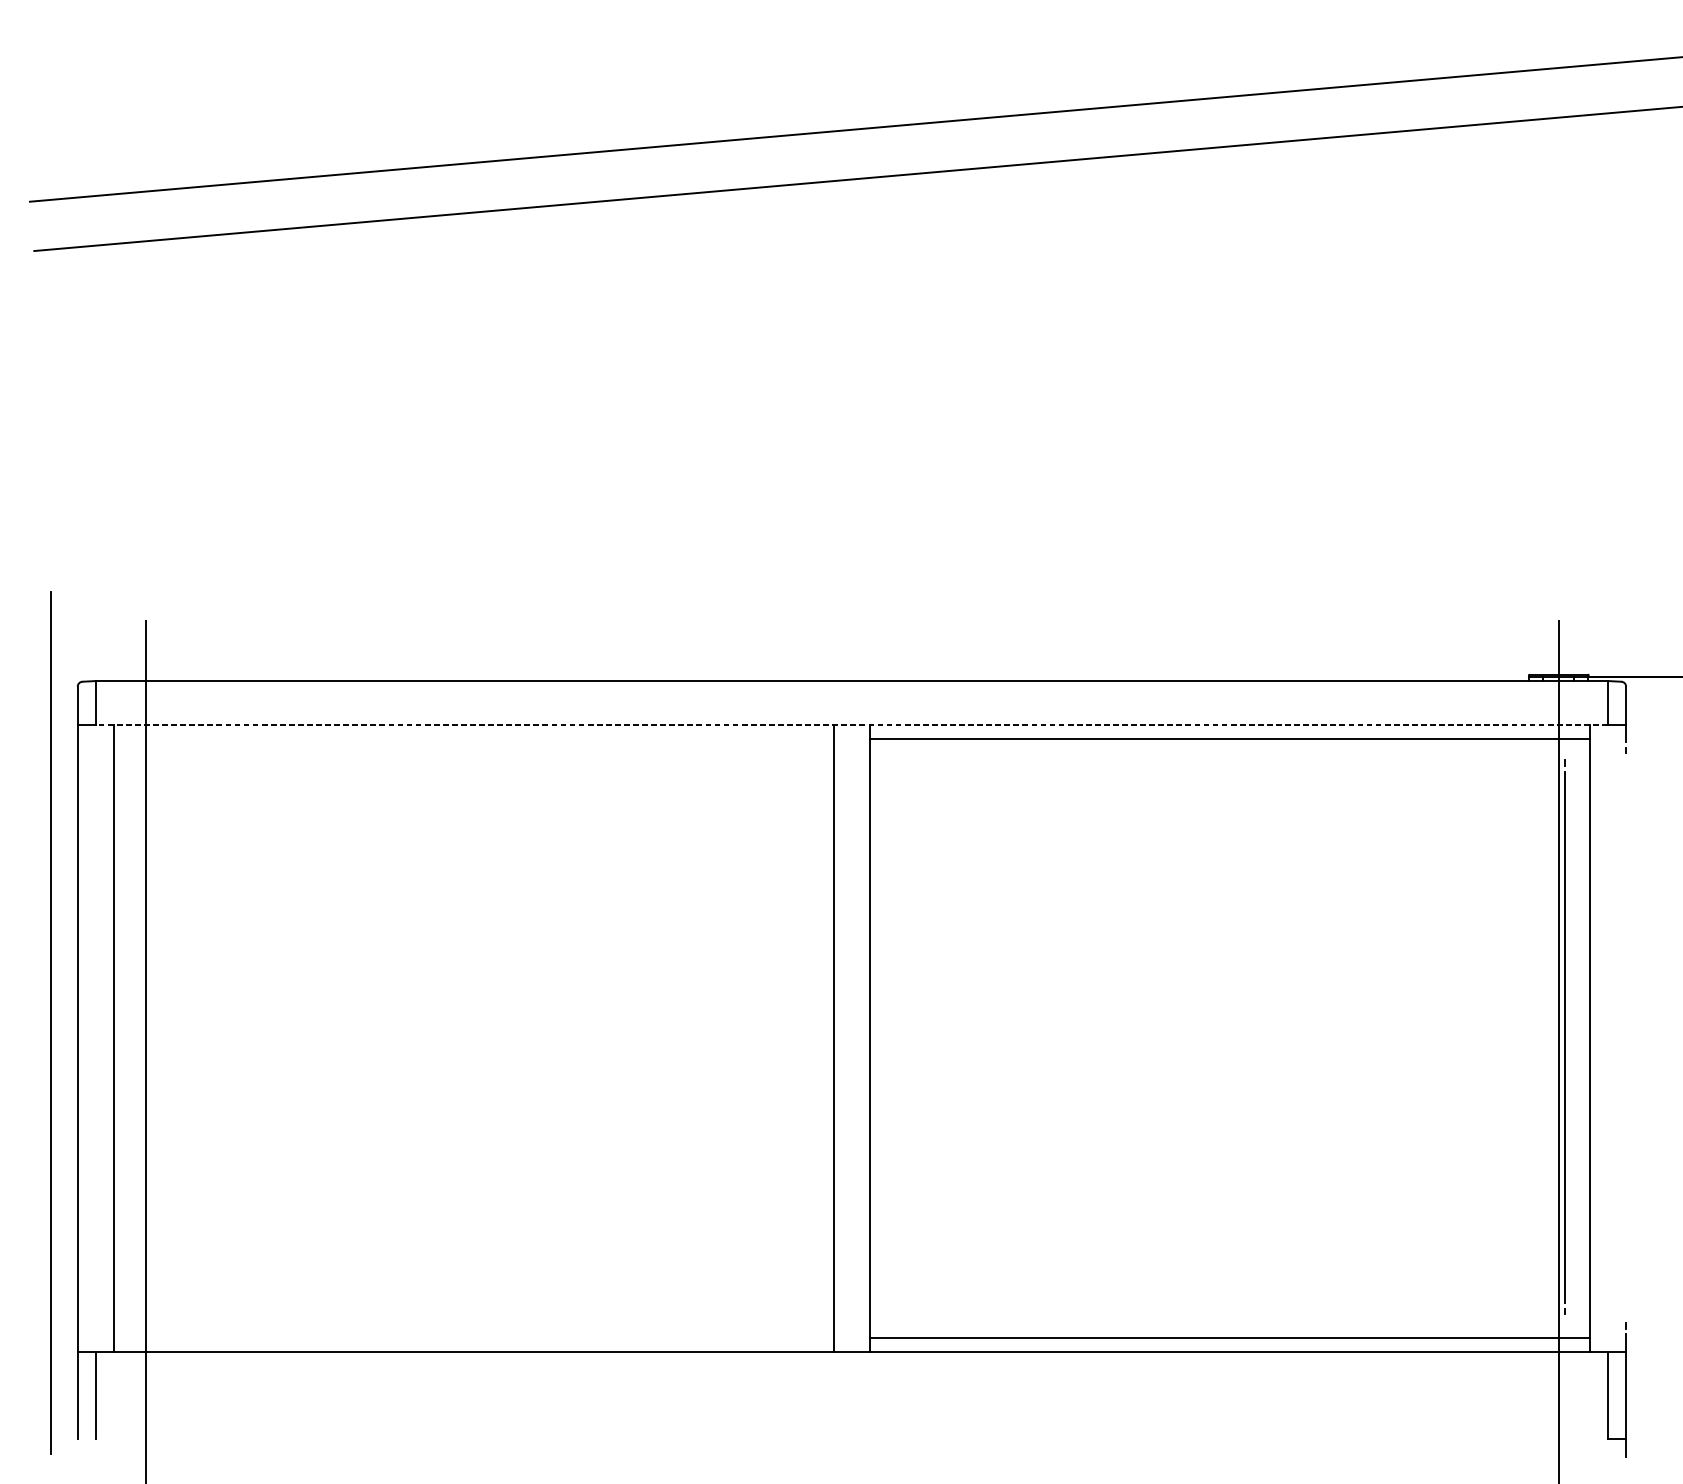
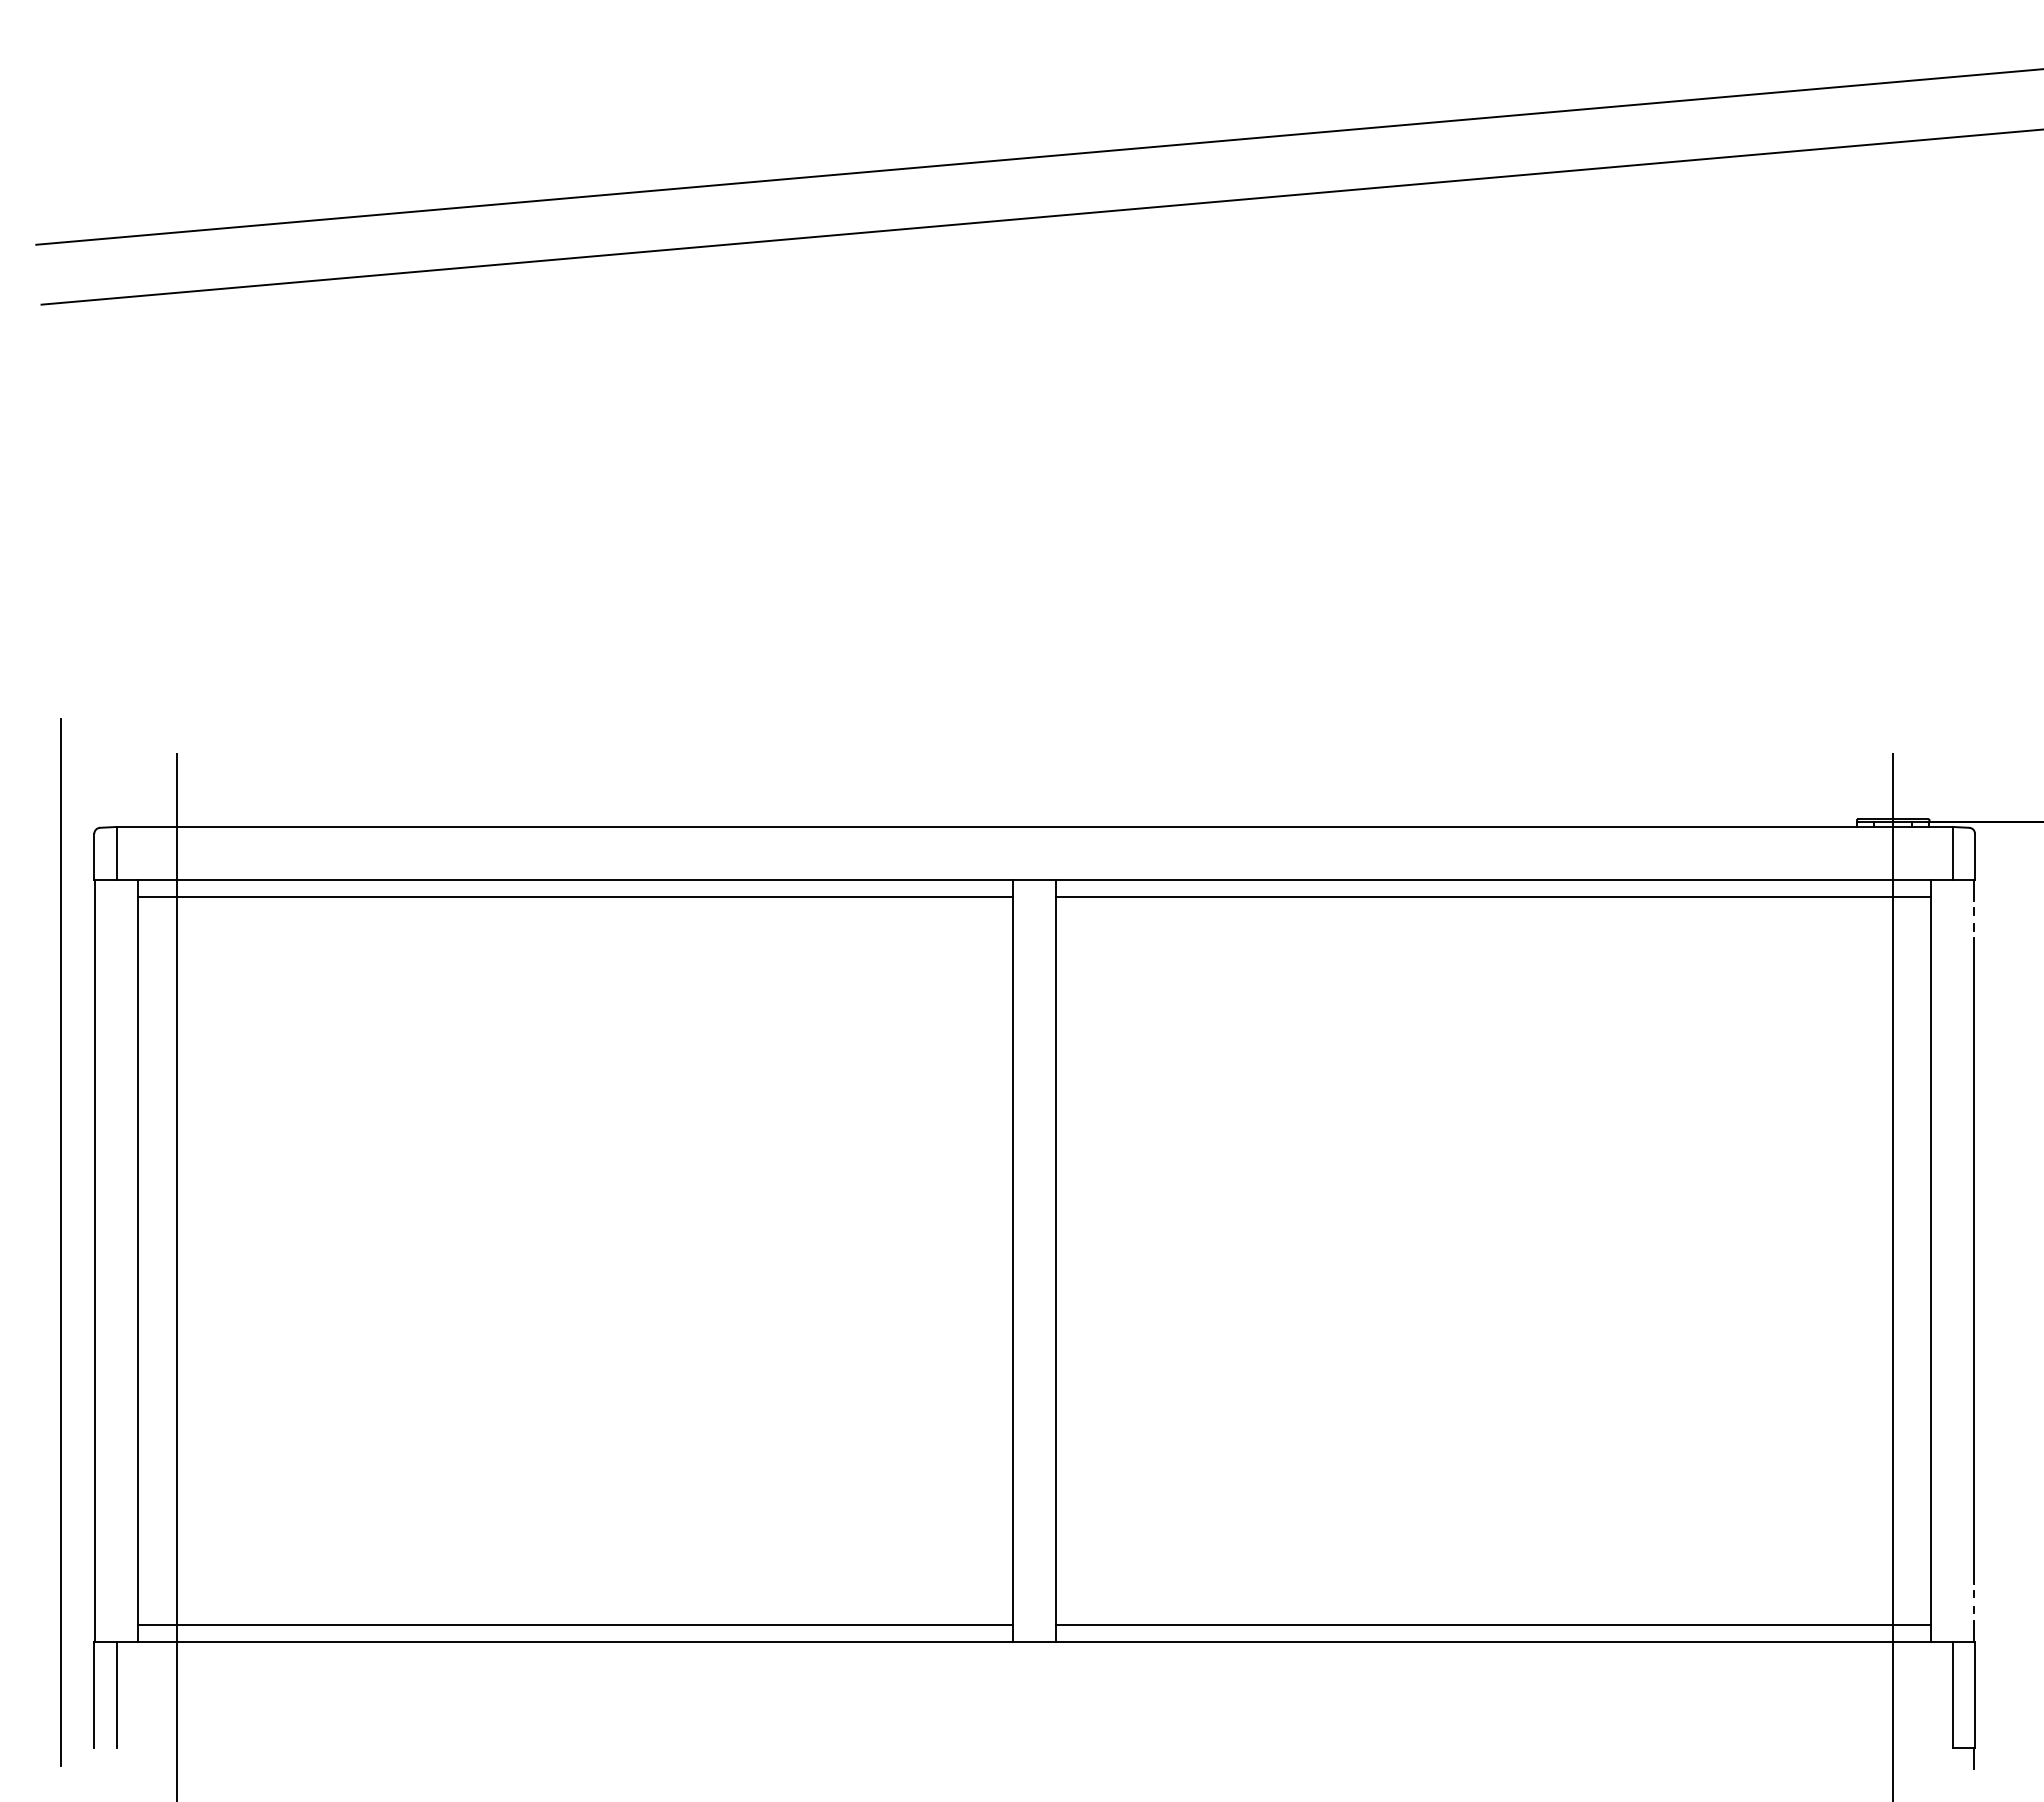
line: (851, 725) -> (1034, 880), dashed -> solid
line: (473, 739) -> (575, 897), added
line: (1563, 1037) -> (1973, 1260), moved
line: (473, 1337) -> (575, 1624), added

